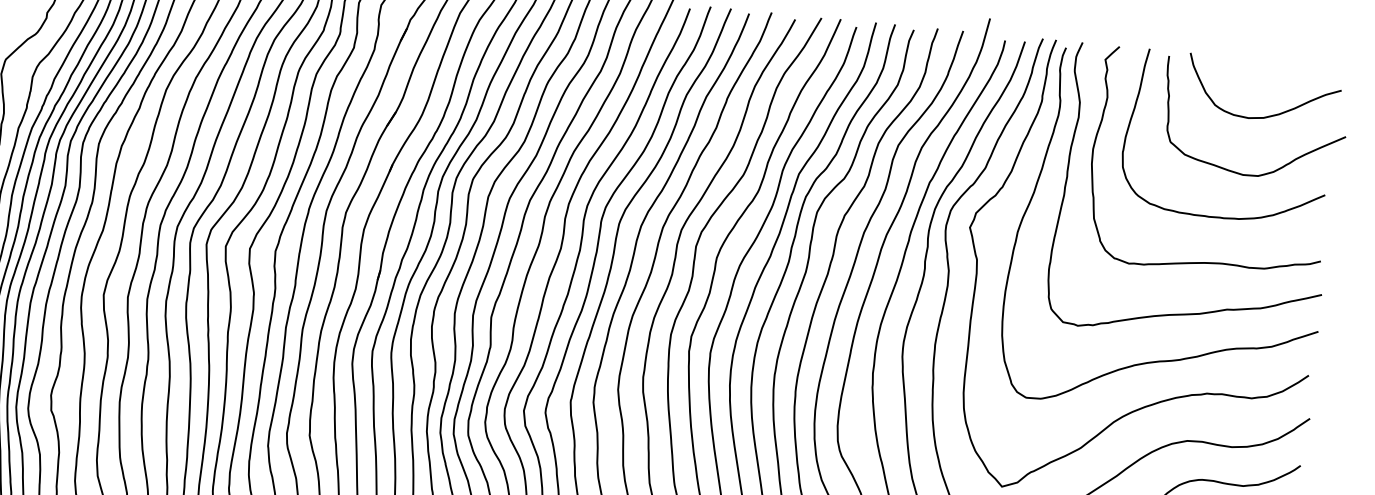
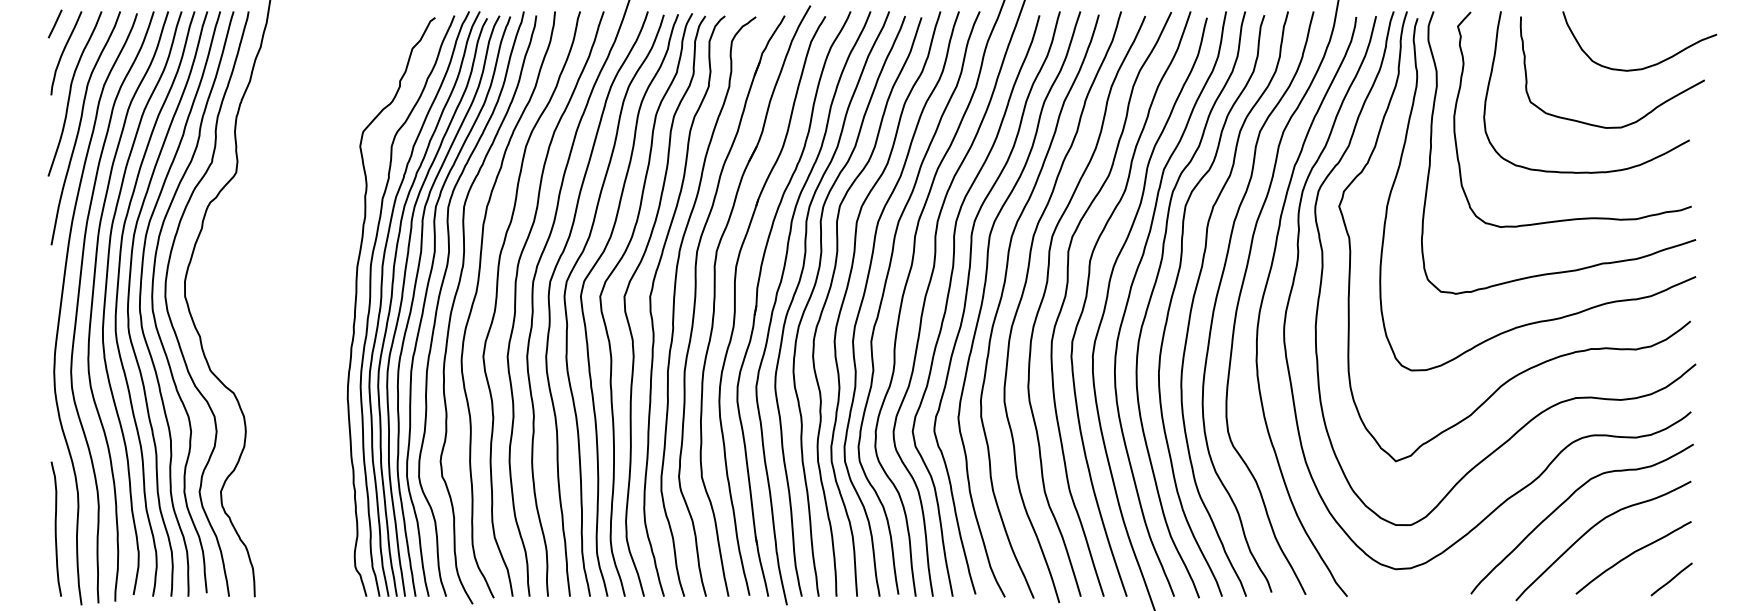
curve: (1268, 115) -> (1646, 66), moved

